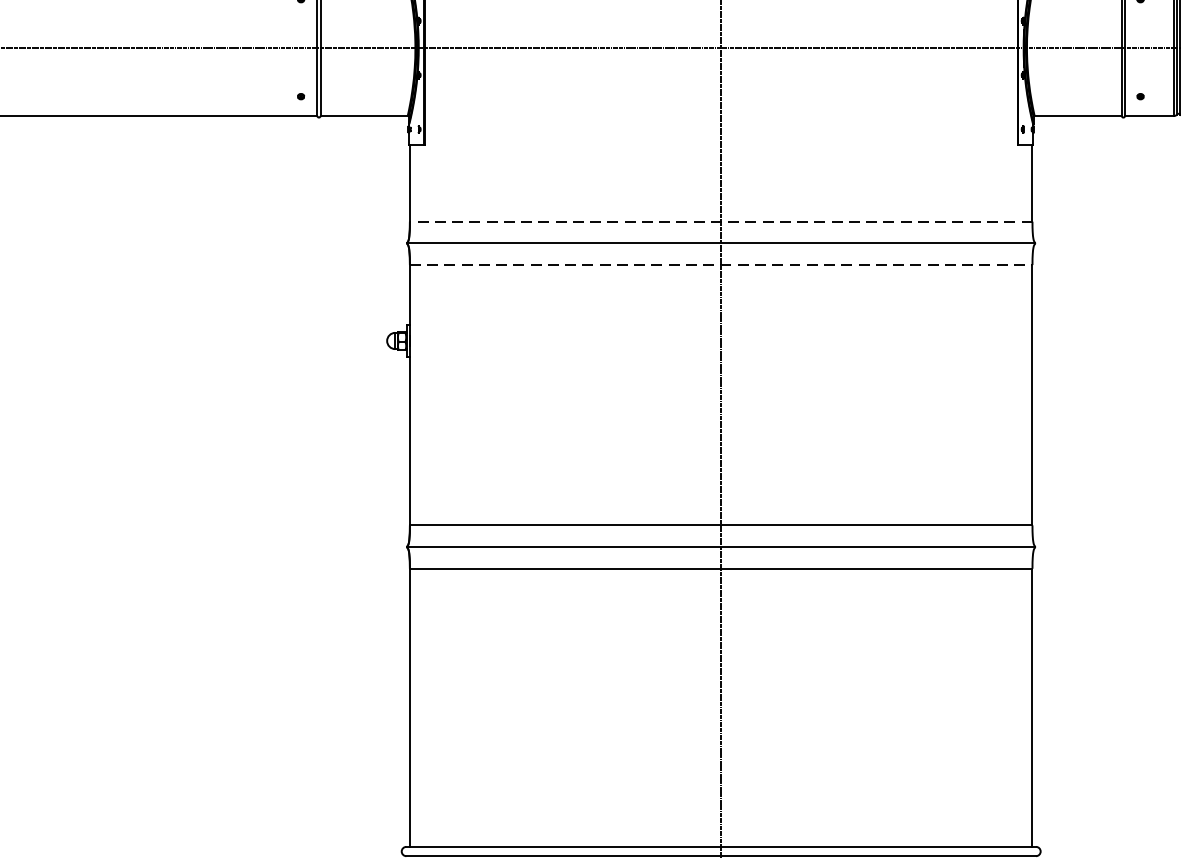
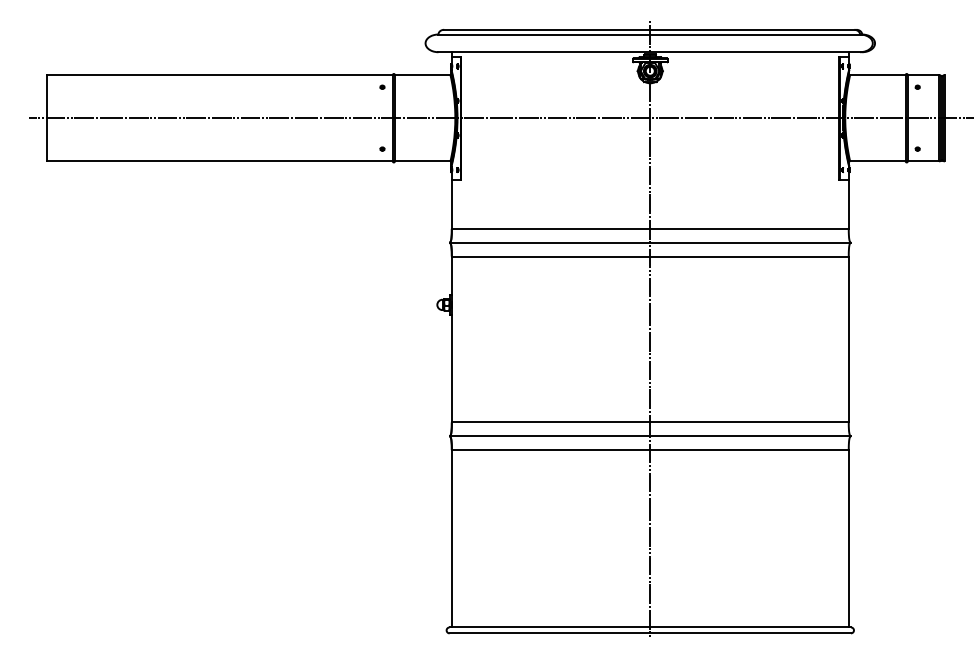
line: (719, 221) -> (649, 228), dashed -> solid
line: (721, 265) -> (650, 256), dashed -> solid

